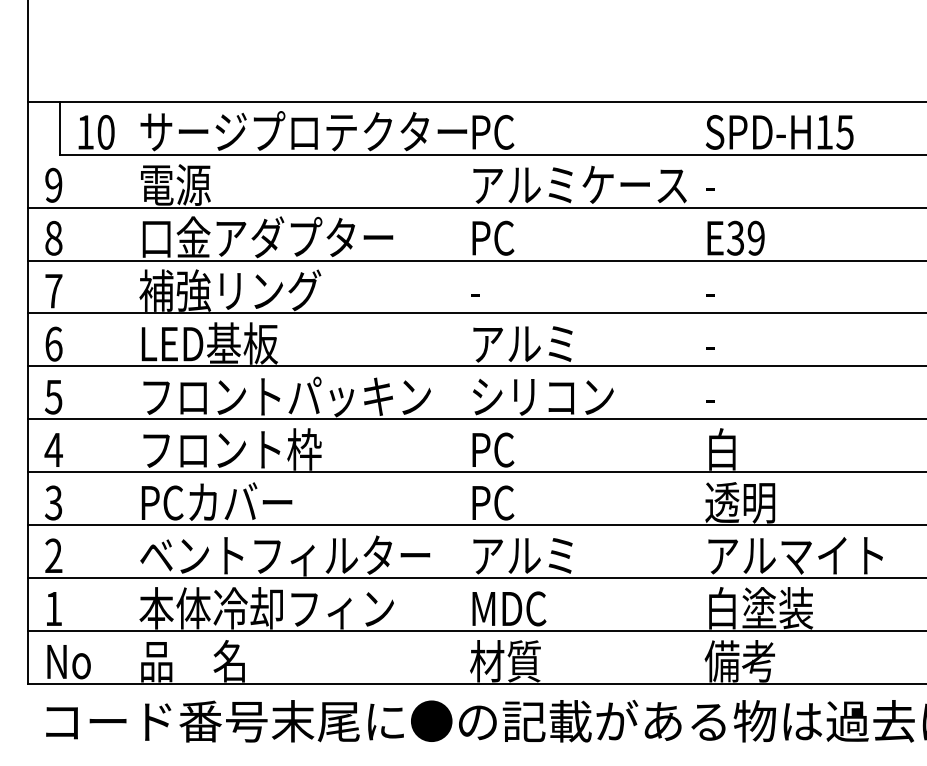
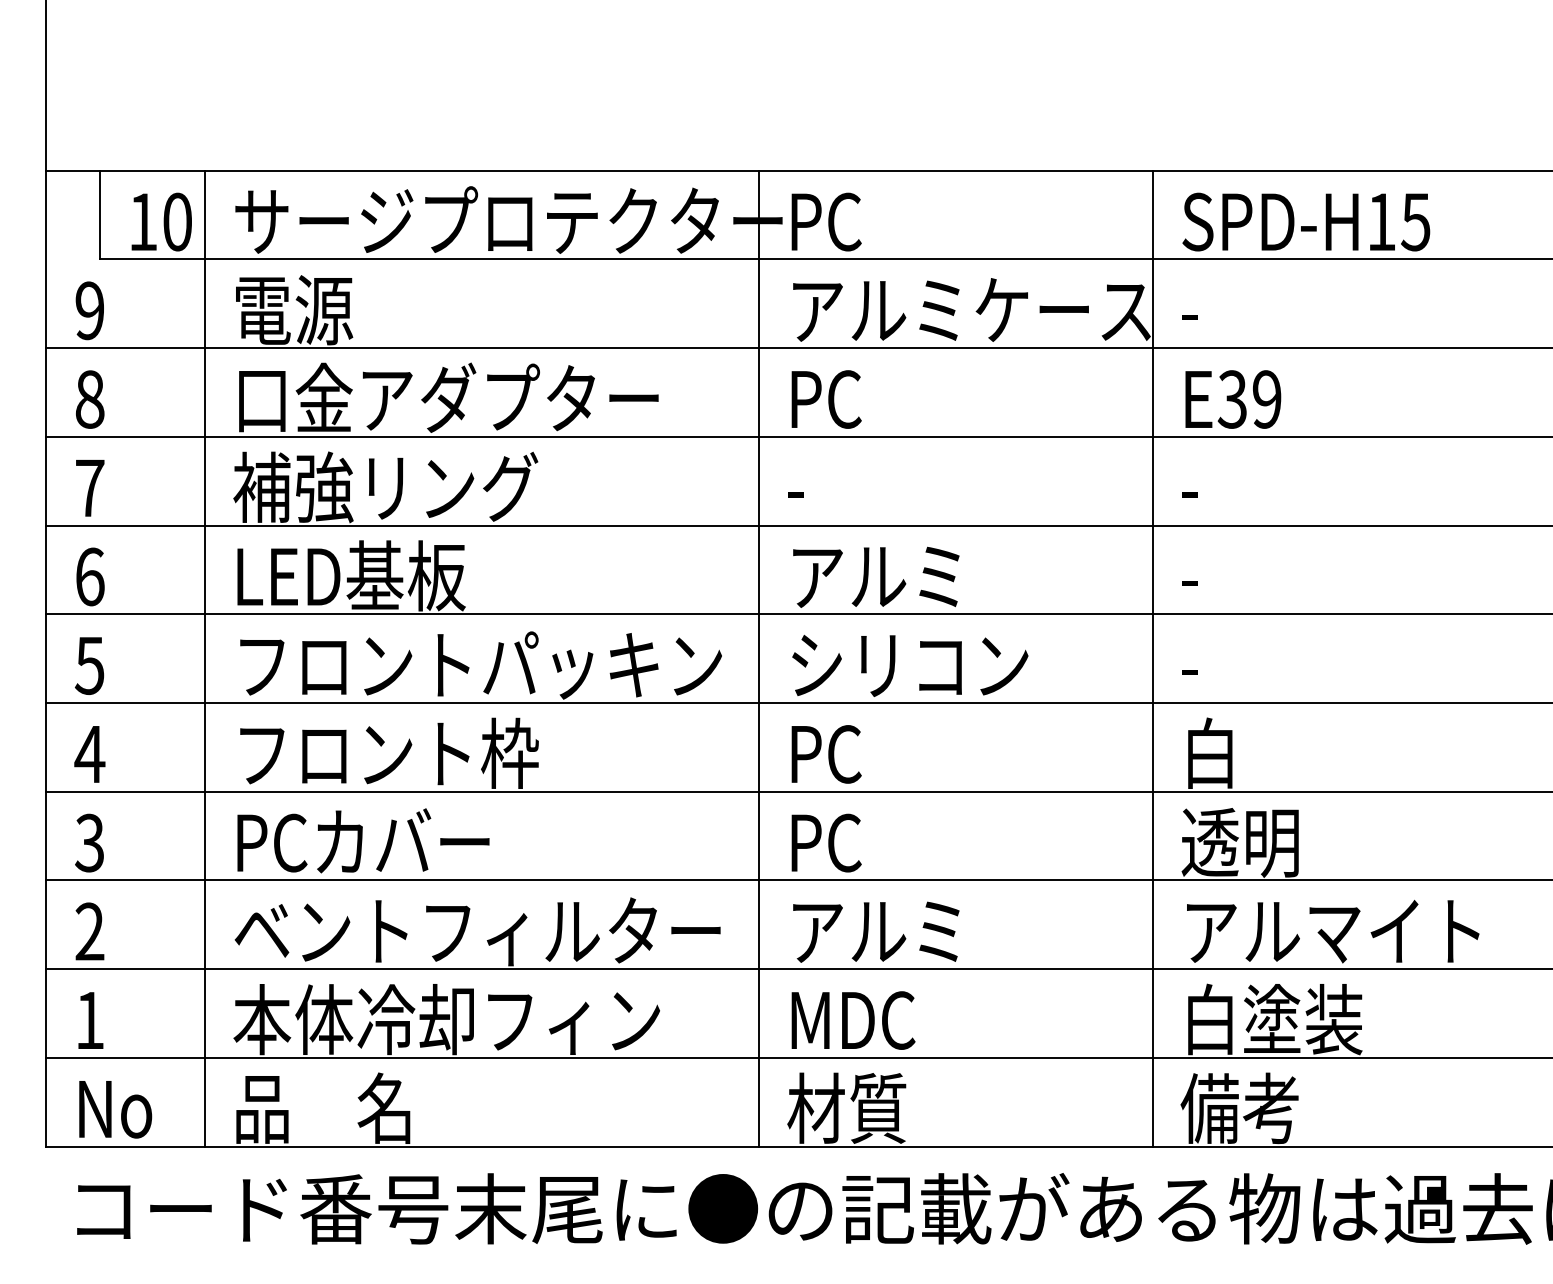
line: (122, 392) -> (205, 657), added
line: (452, 392) -> (758, 657), added
line: (687, 392) -> (1151, 657), added

